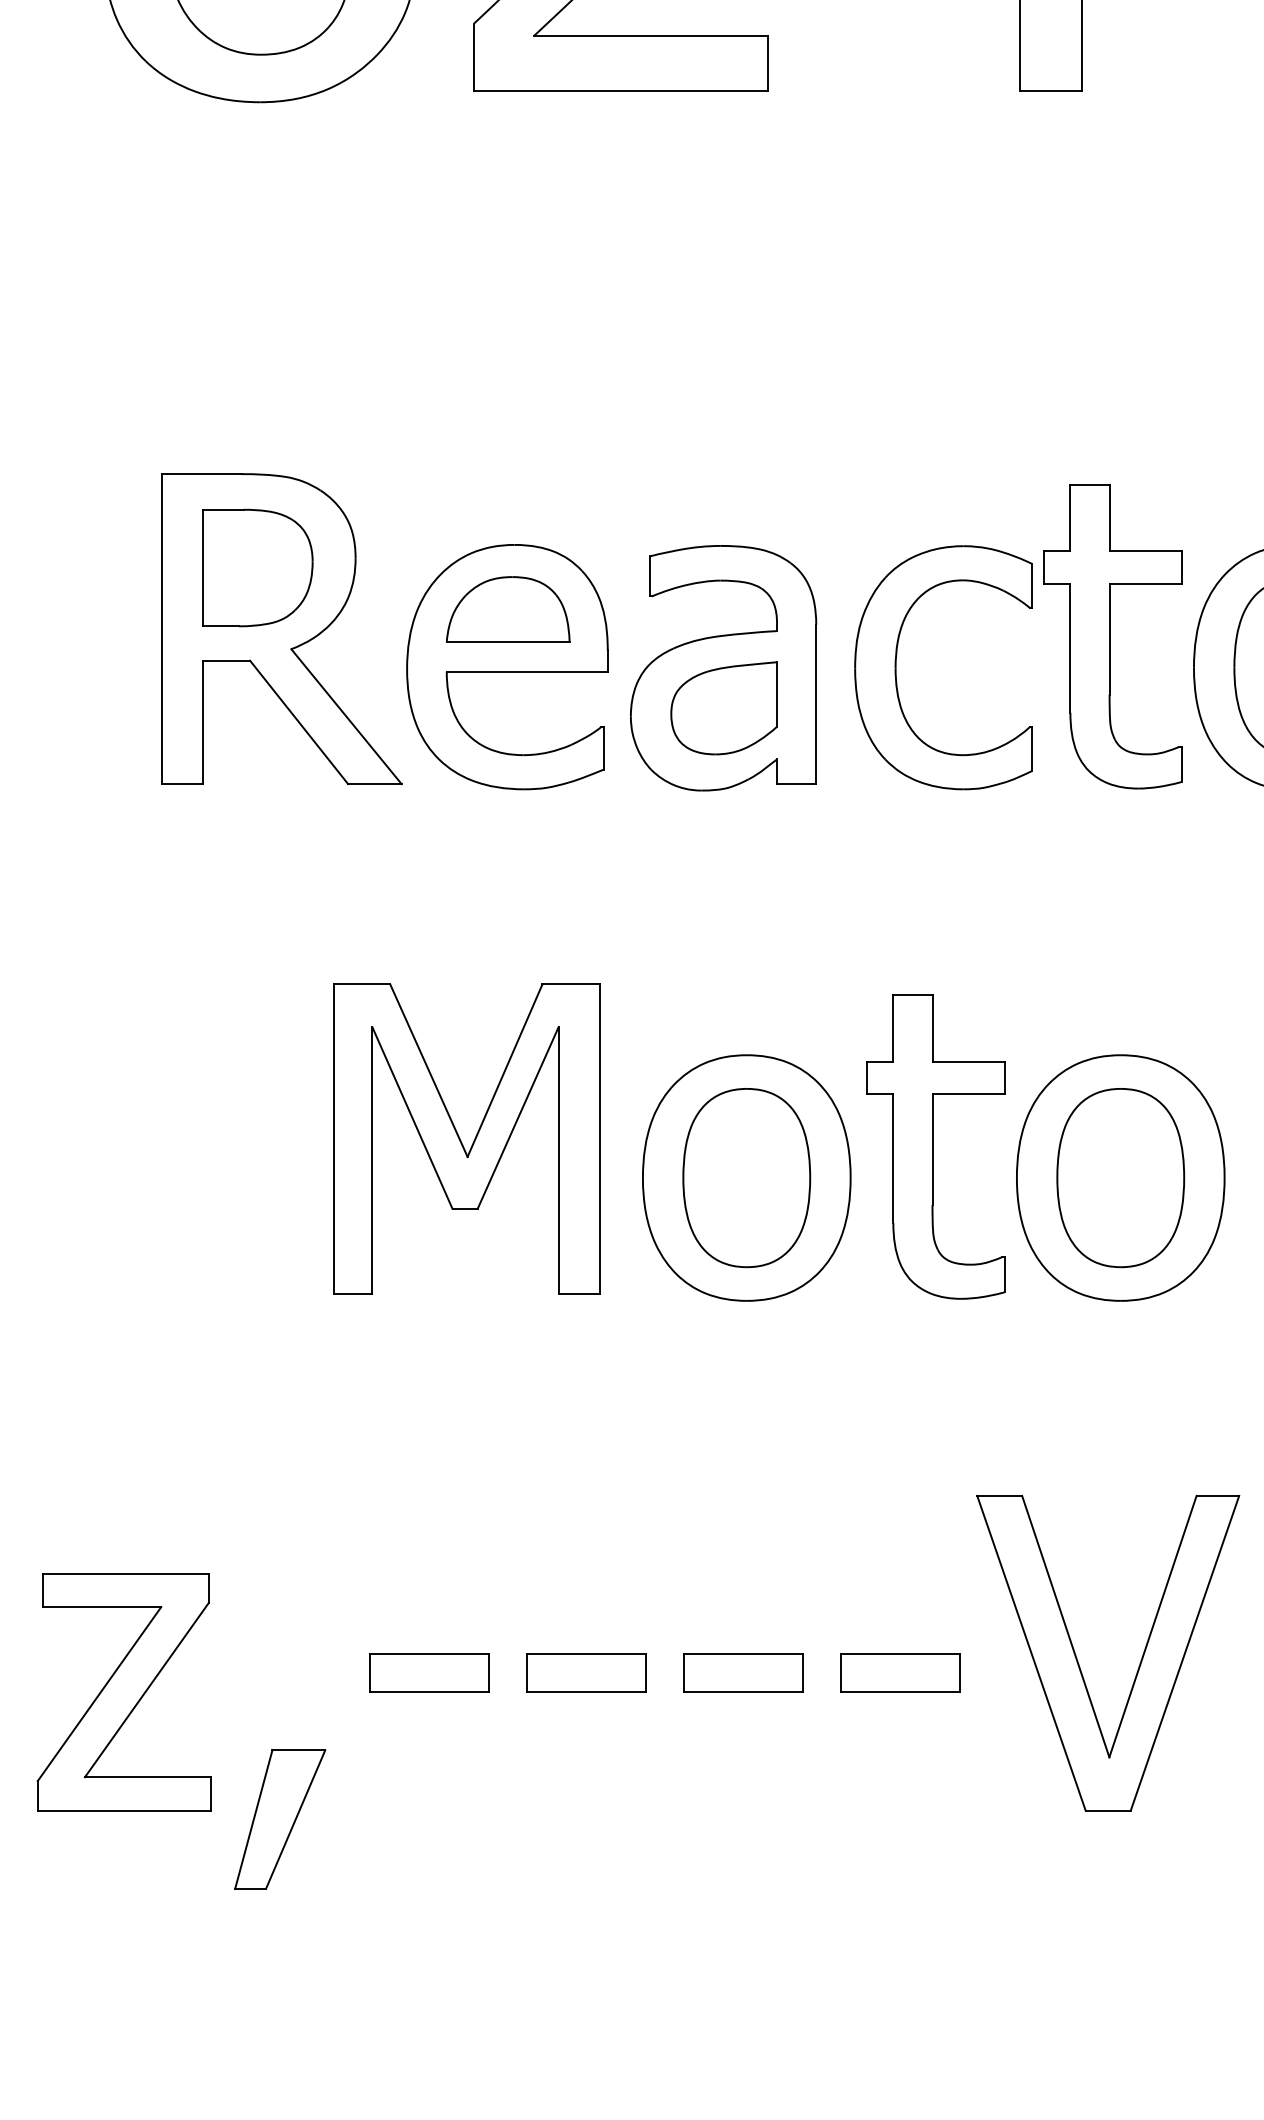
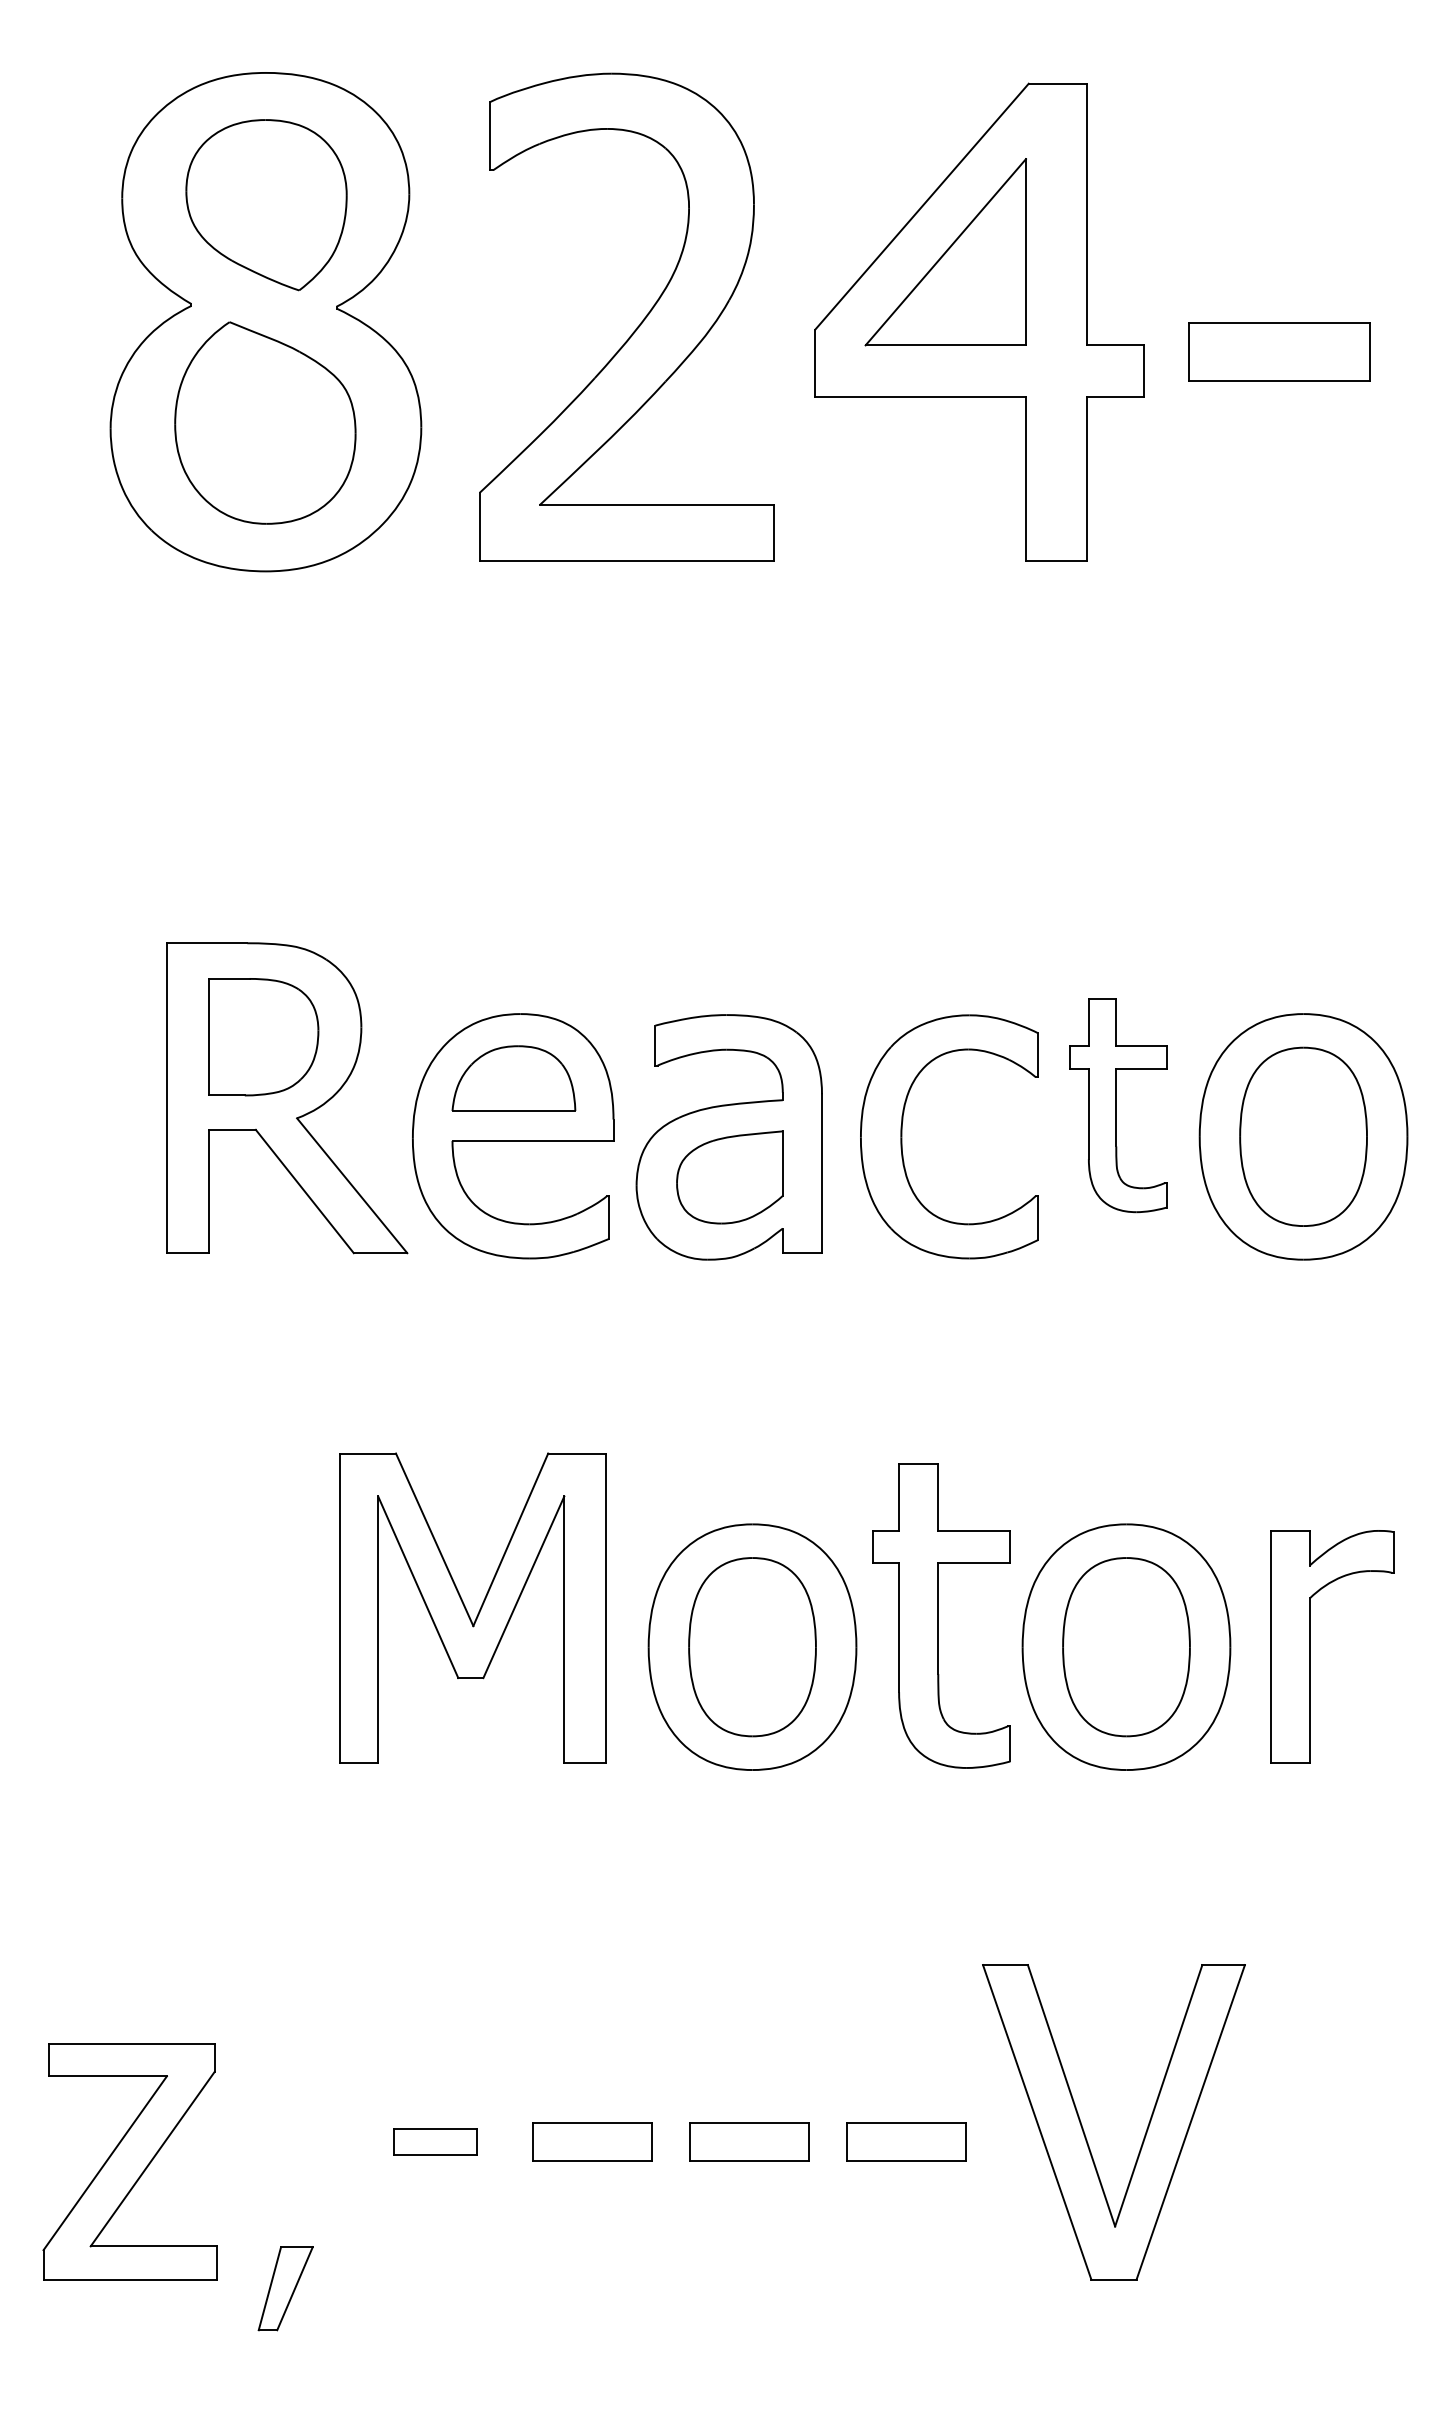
part: (1112, 636) -> (1118, 1105), size x0.7
part: (429, 1672) -> (435, 2141), size x0.7
part: (279, 1819) -> (285, 2288), size x0.6

